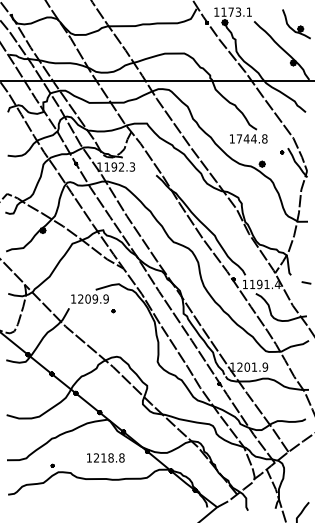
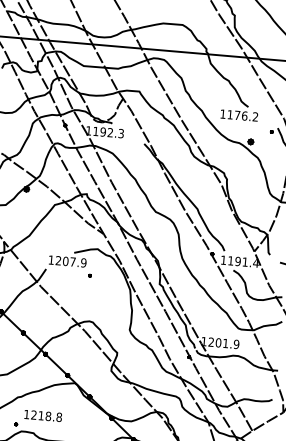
text: (252, 138) -> (243, 115), 1744.8 -> 1176.2
text: (95, 298) -> (73, 261), 1209.9 -> 1207.9
text: (105, 457) -> (42, 415), moved

